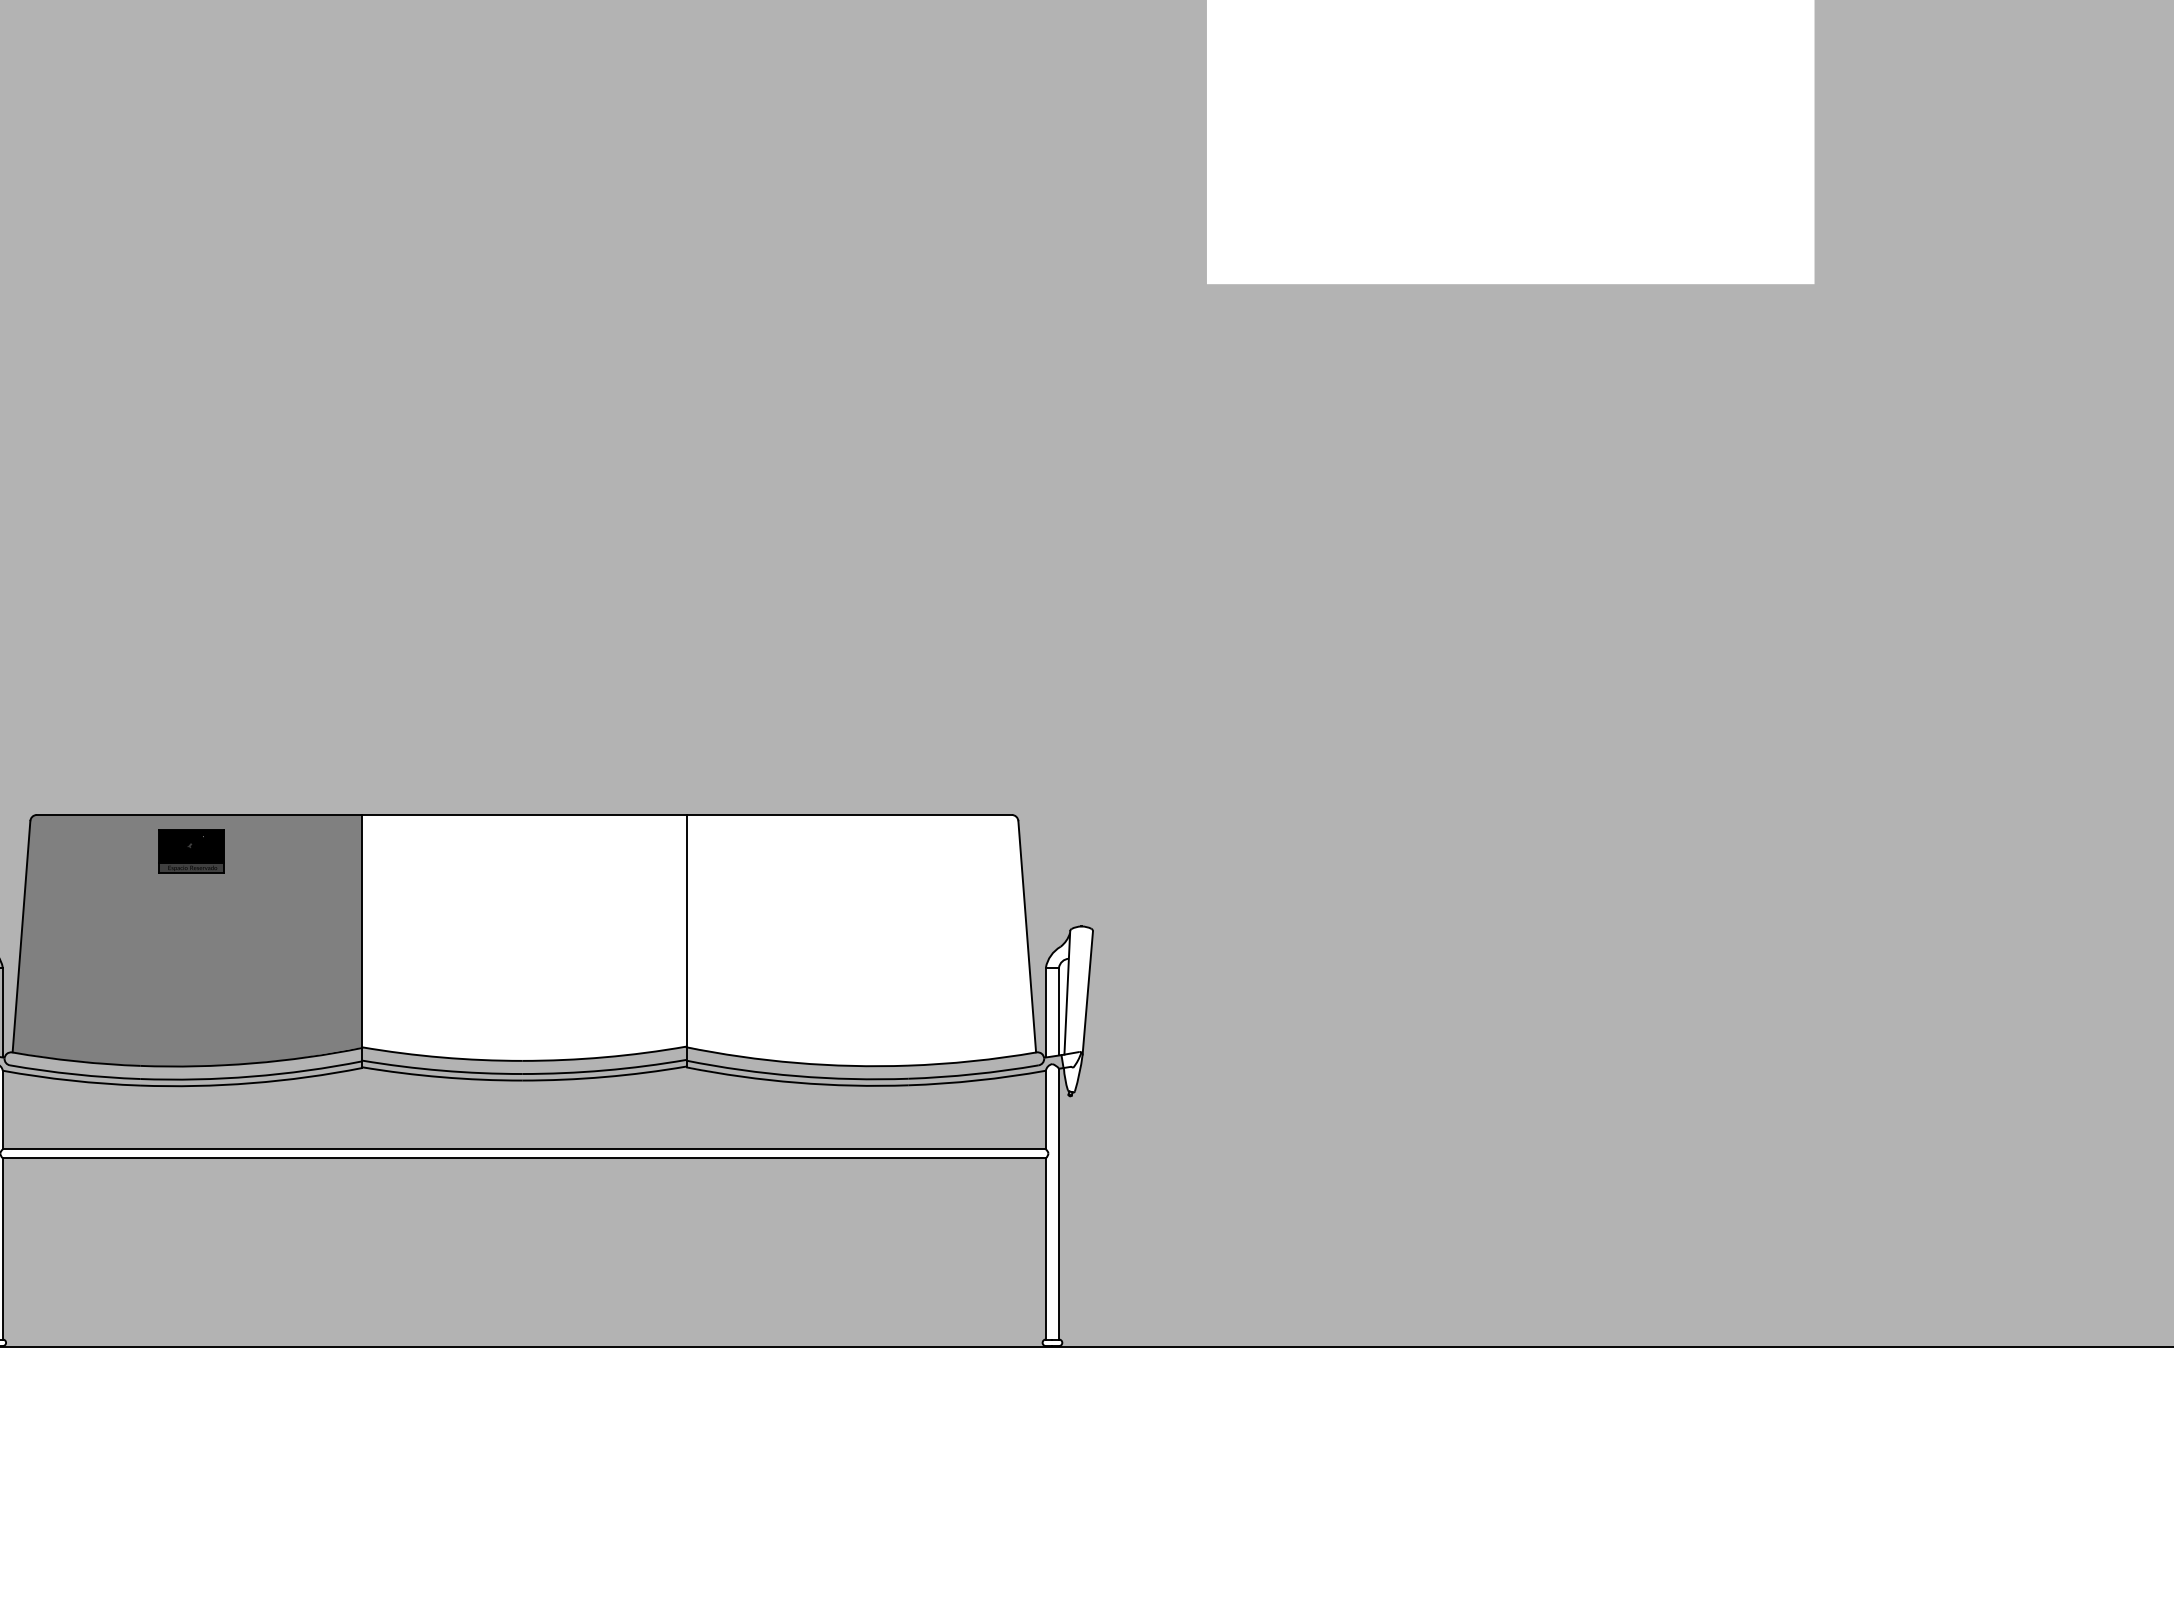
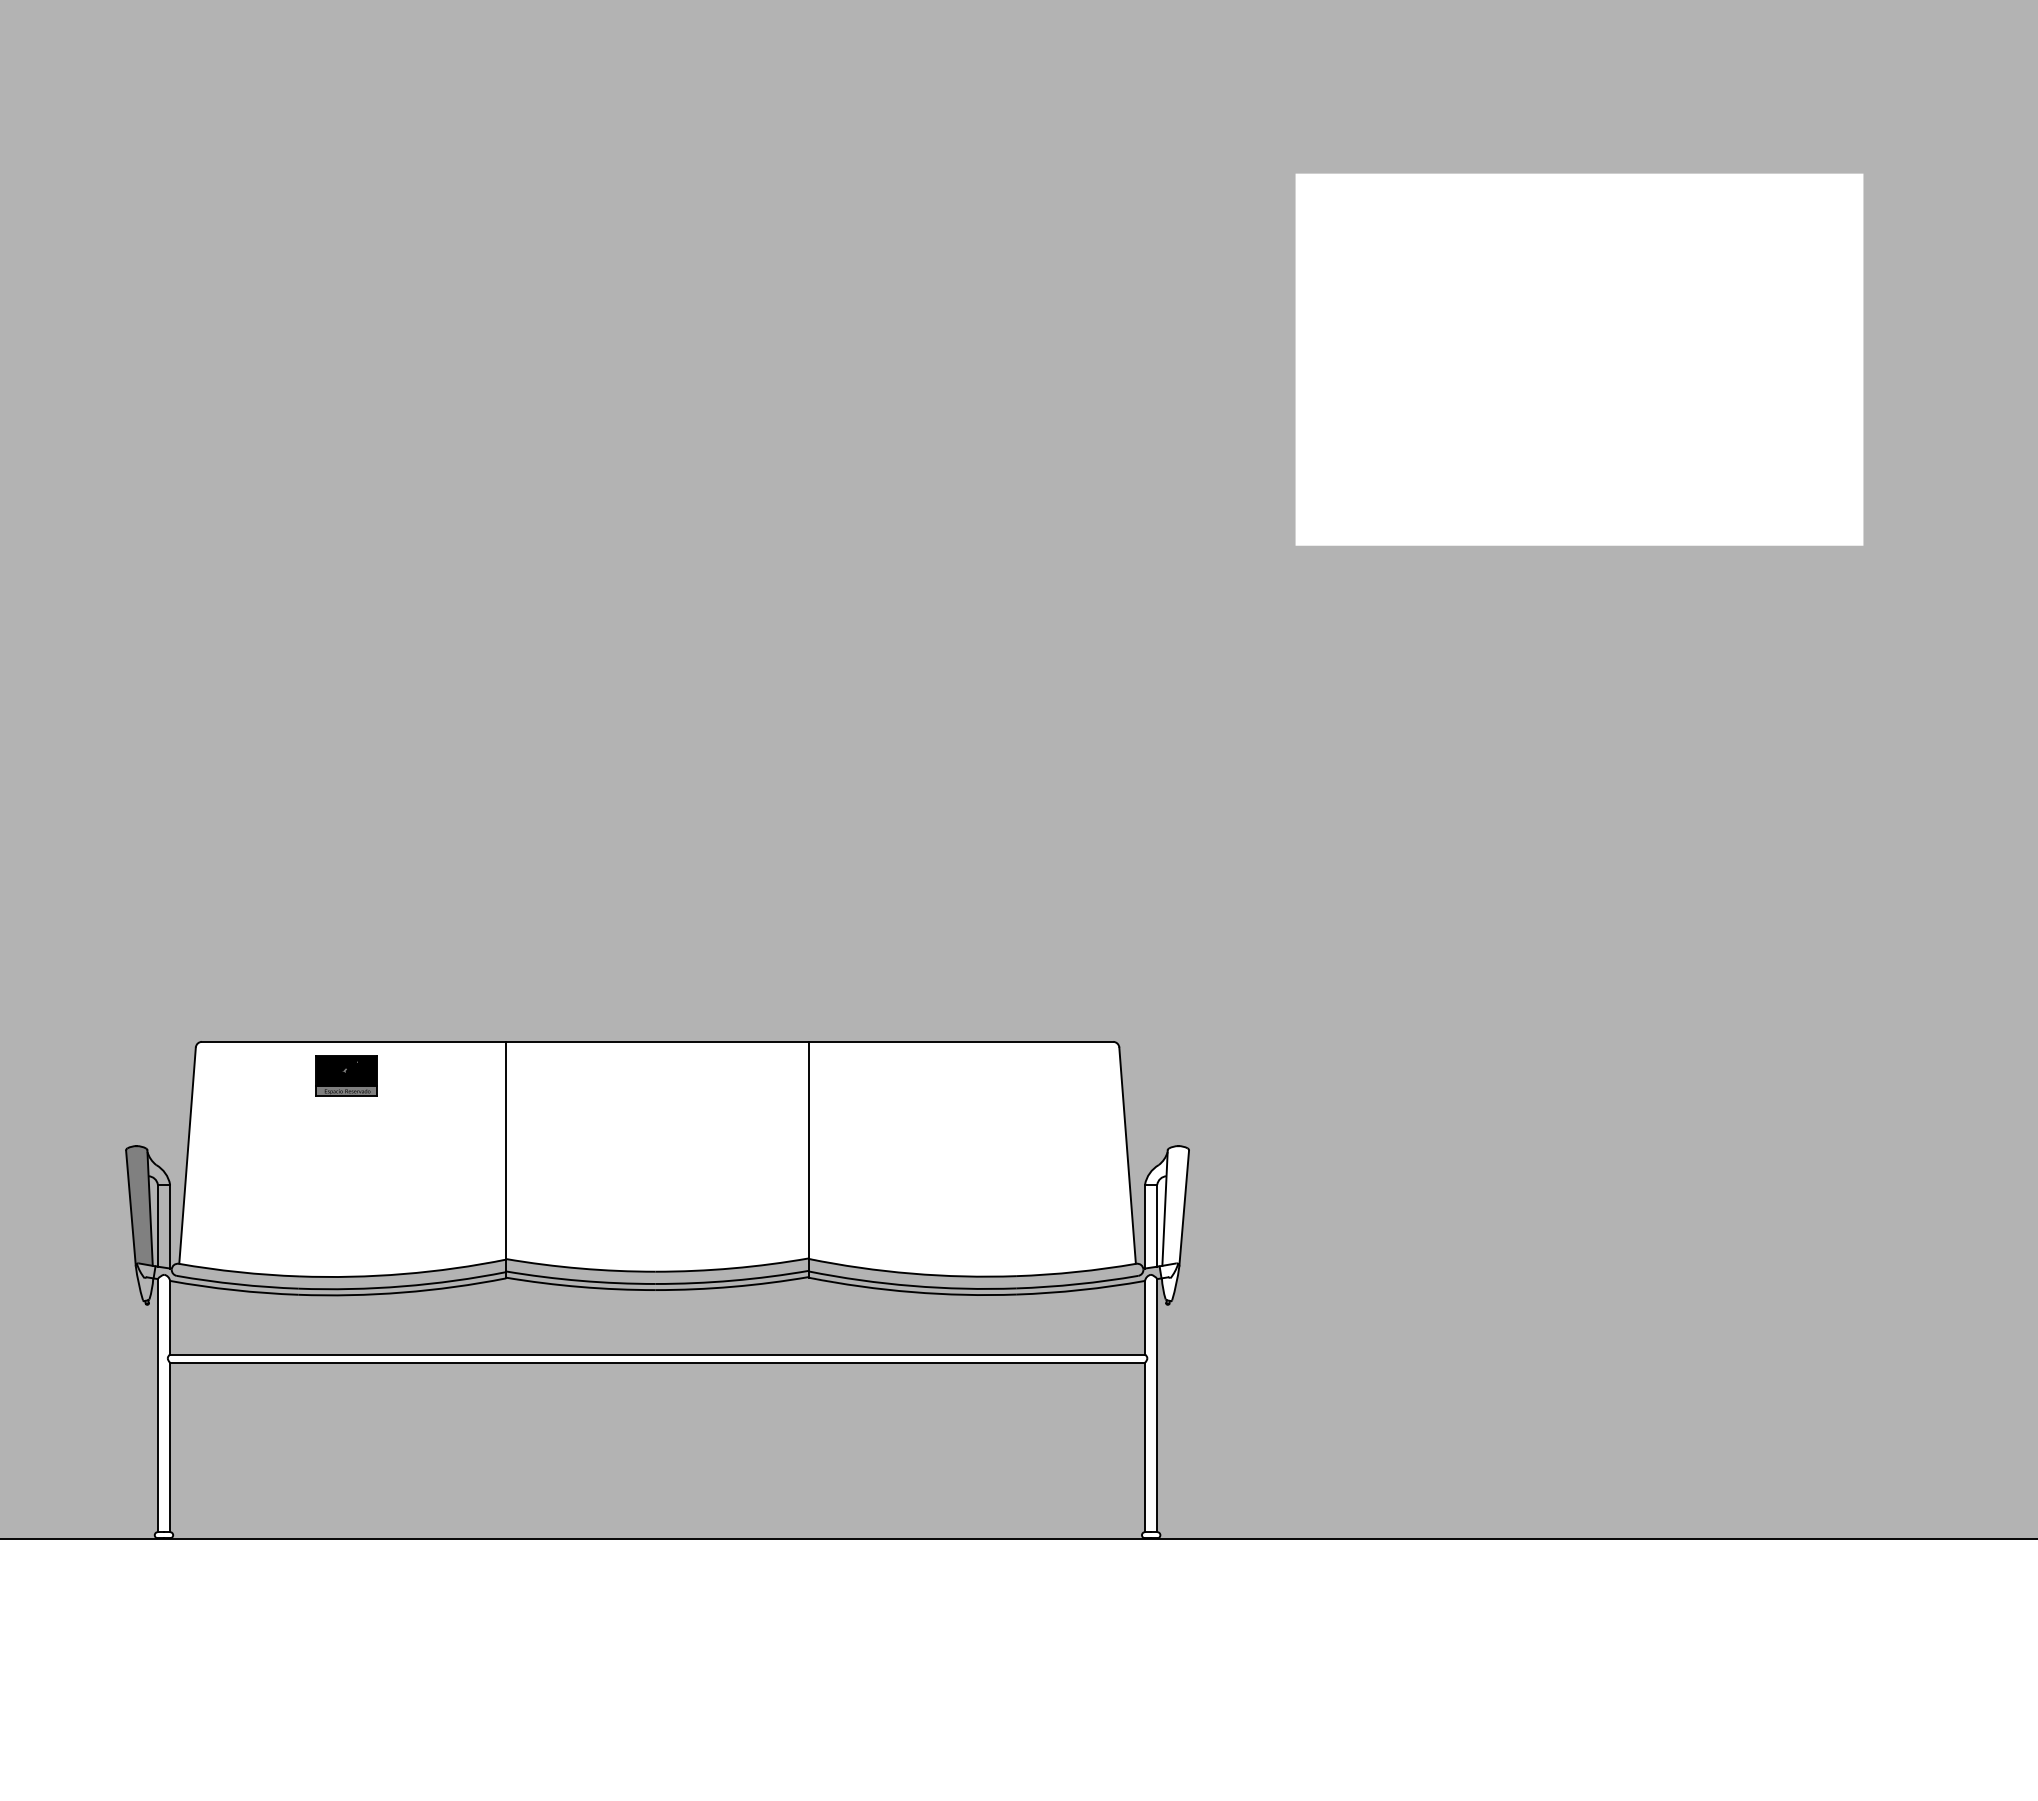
fill: (187, 939) -> (342, 1158), removed

